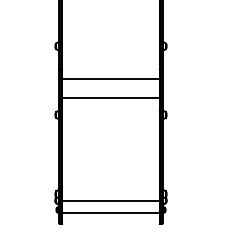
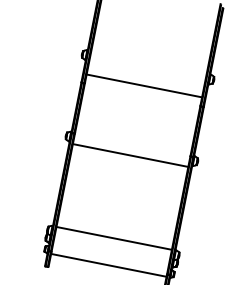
line: (110, 79) -> (143, 86), moved
line: (110, 97) -> (130, 155), moved
line: (110, 201) -> (113, 238), moved

